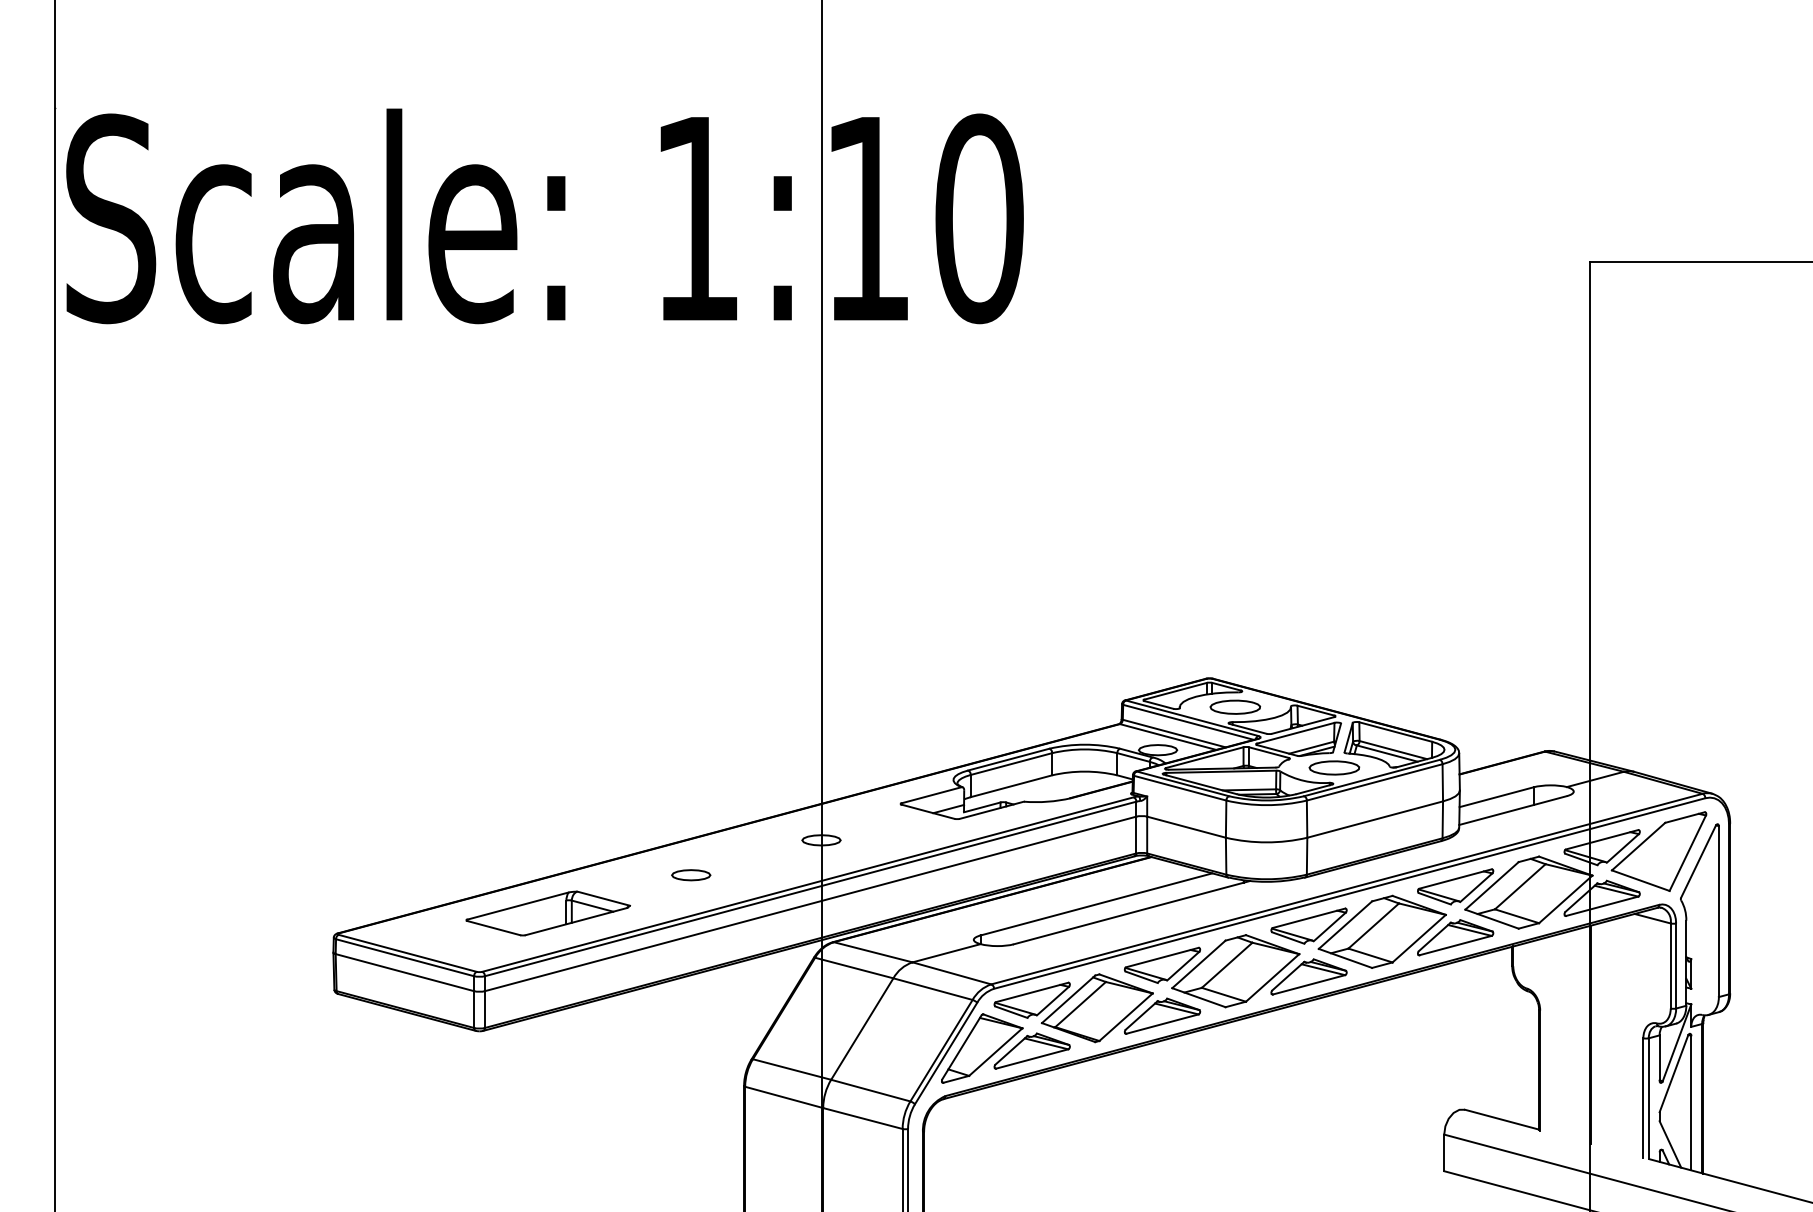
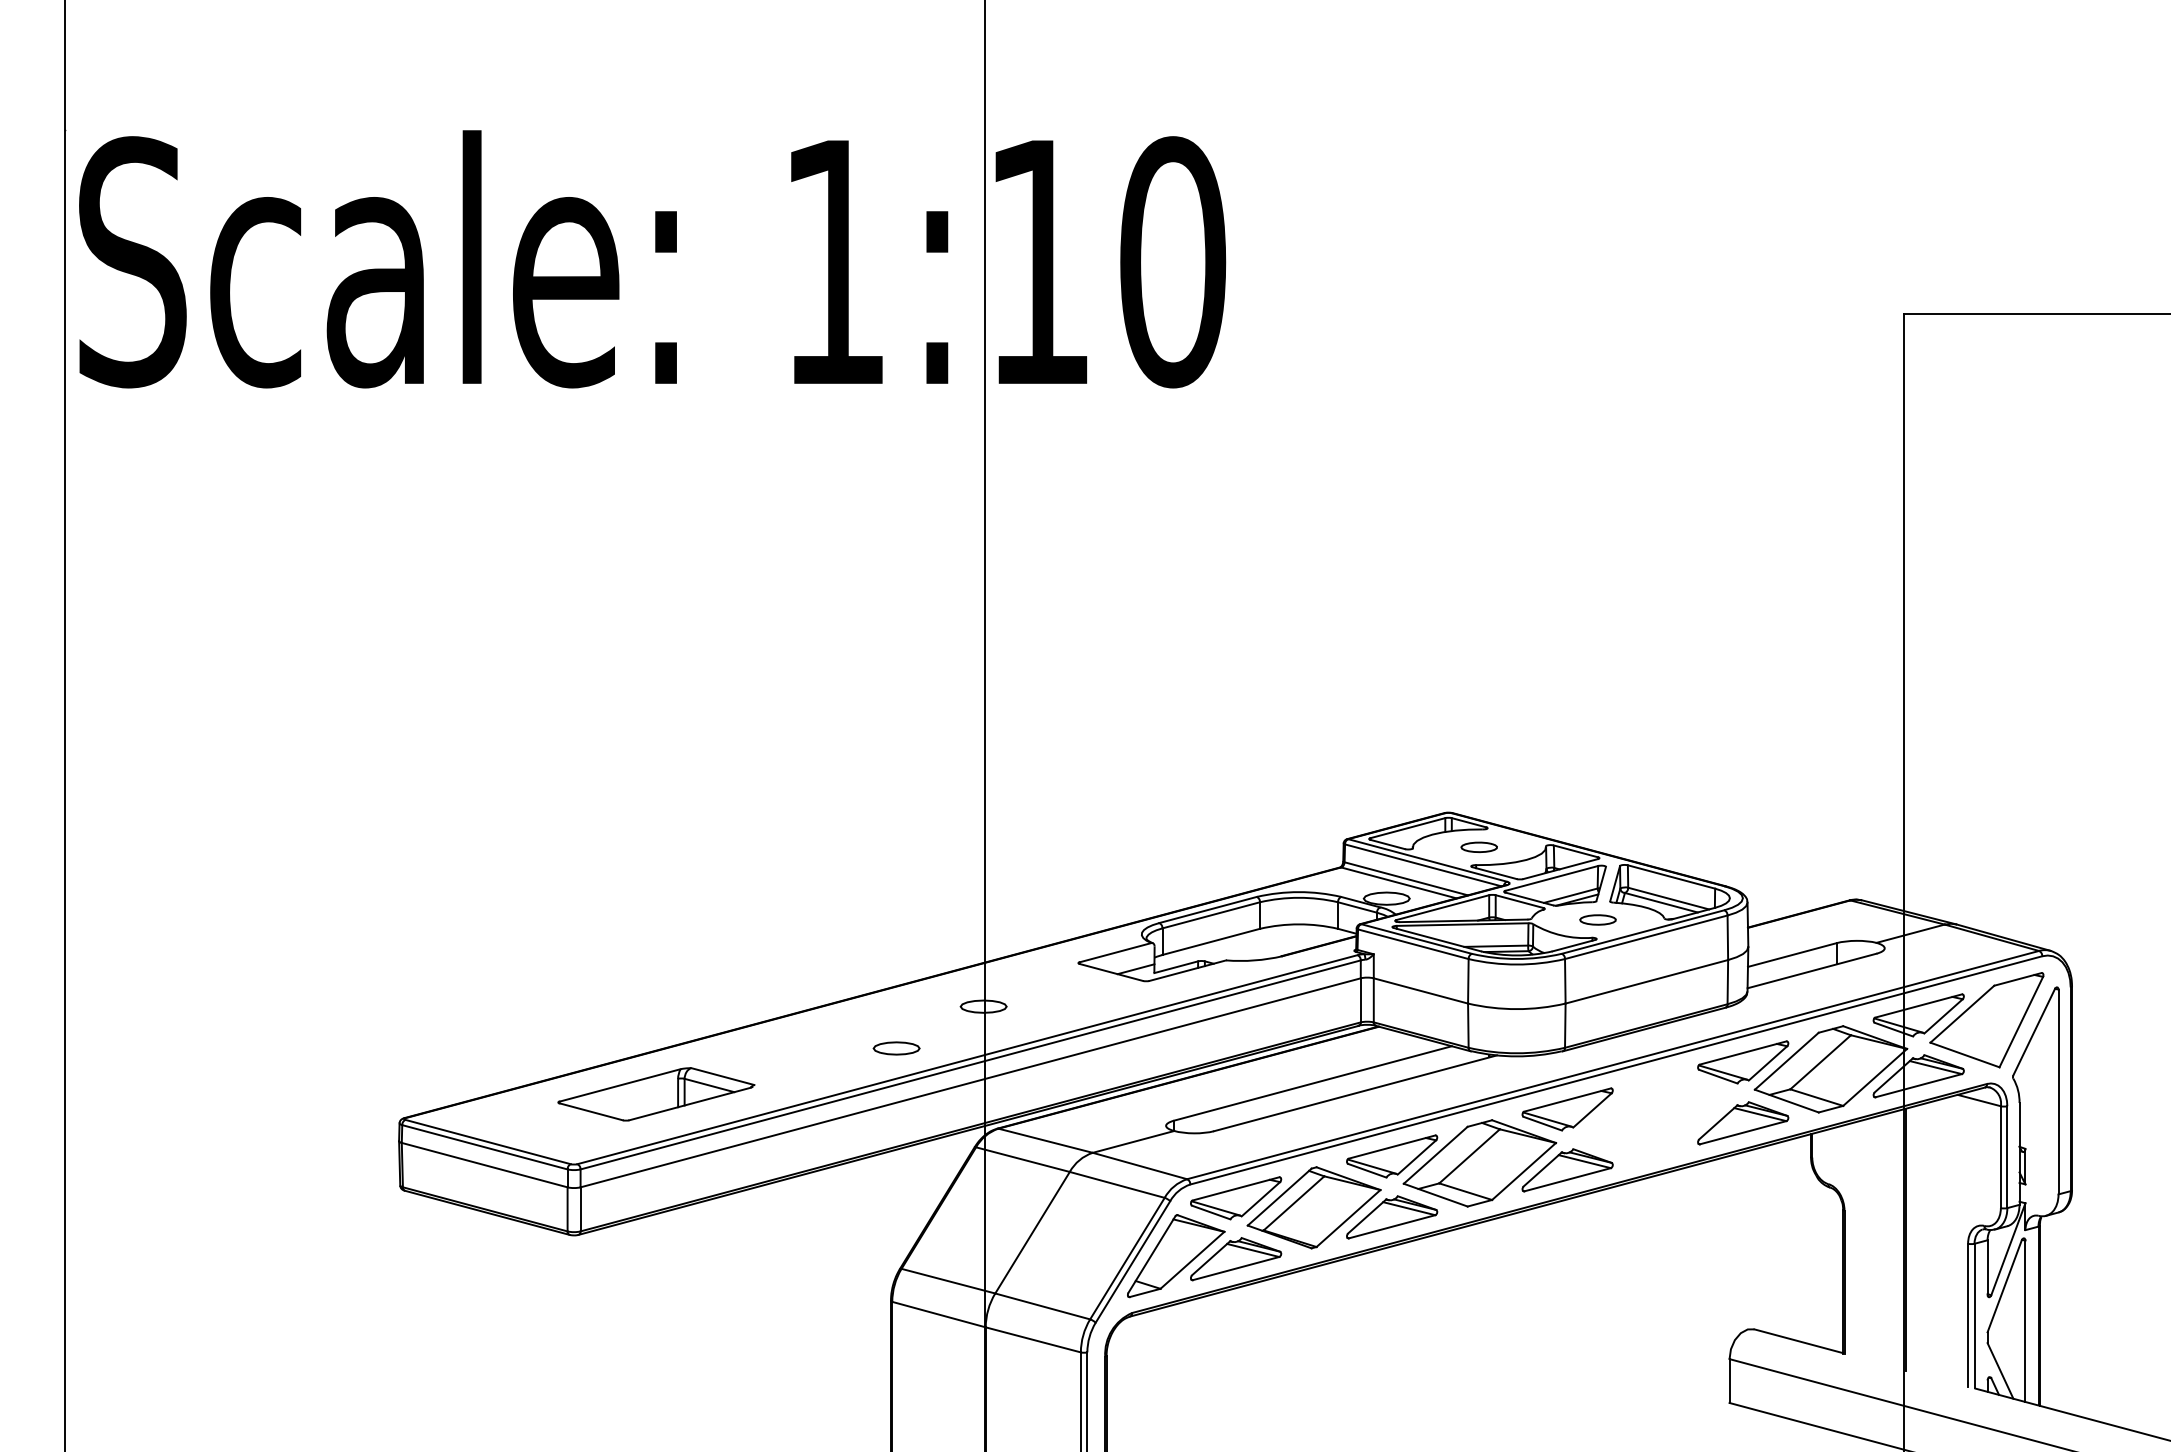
part: (1234, 707) -> (1478, 847), size x0.6
part: (1333, 767) -> (1597, 919), size x0.6
part: (691, 875) -> (896, 1048), moved
part: (1382, 932) -> (1655, 1116), removed

